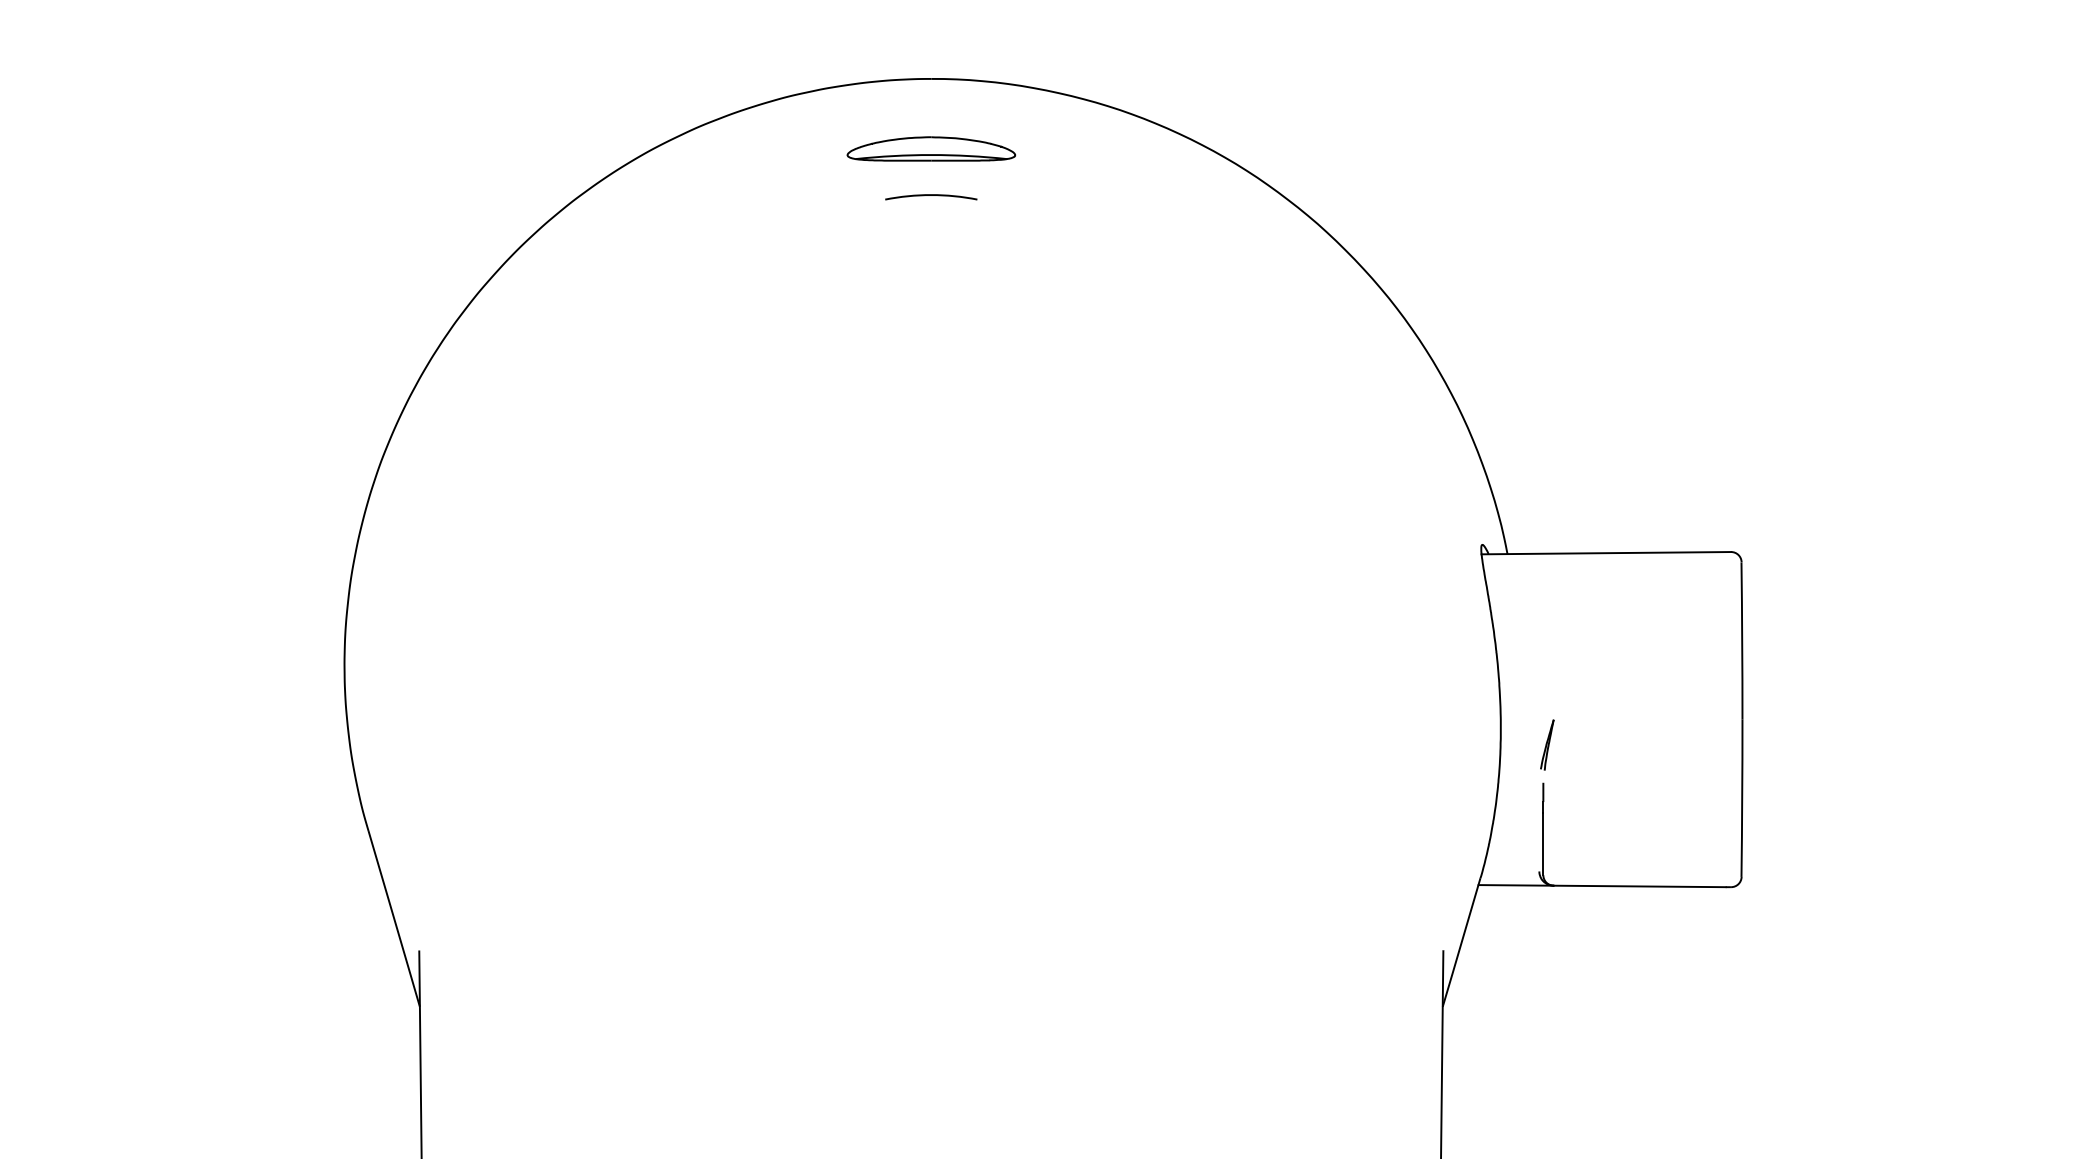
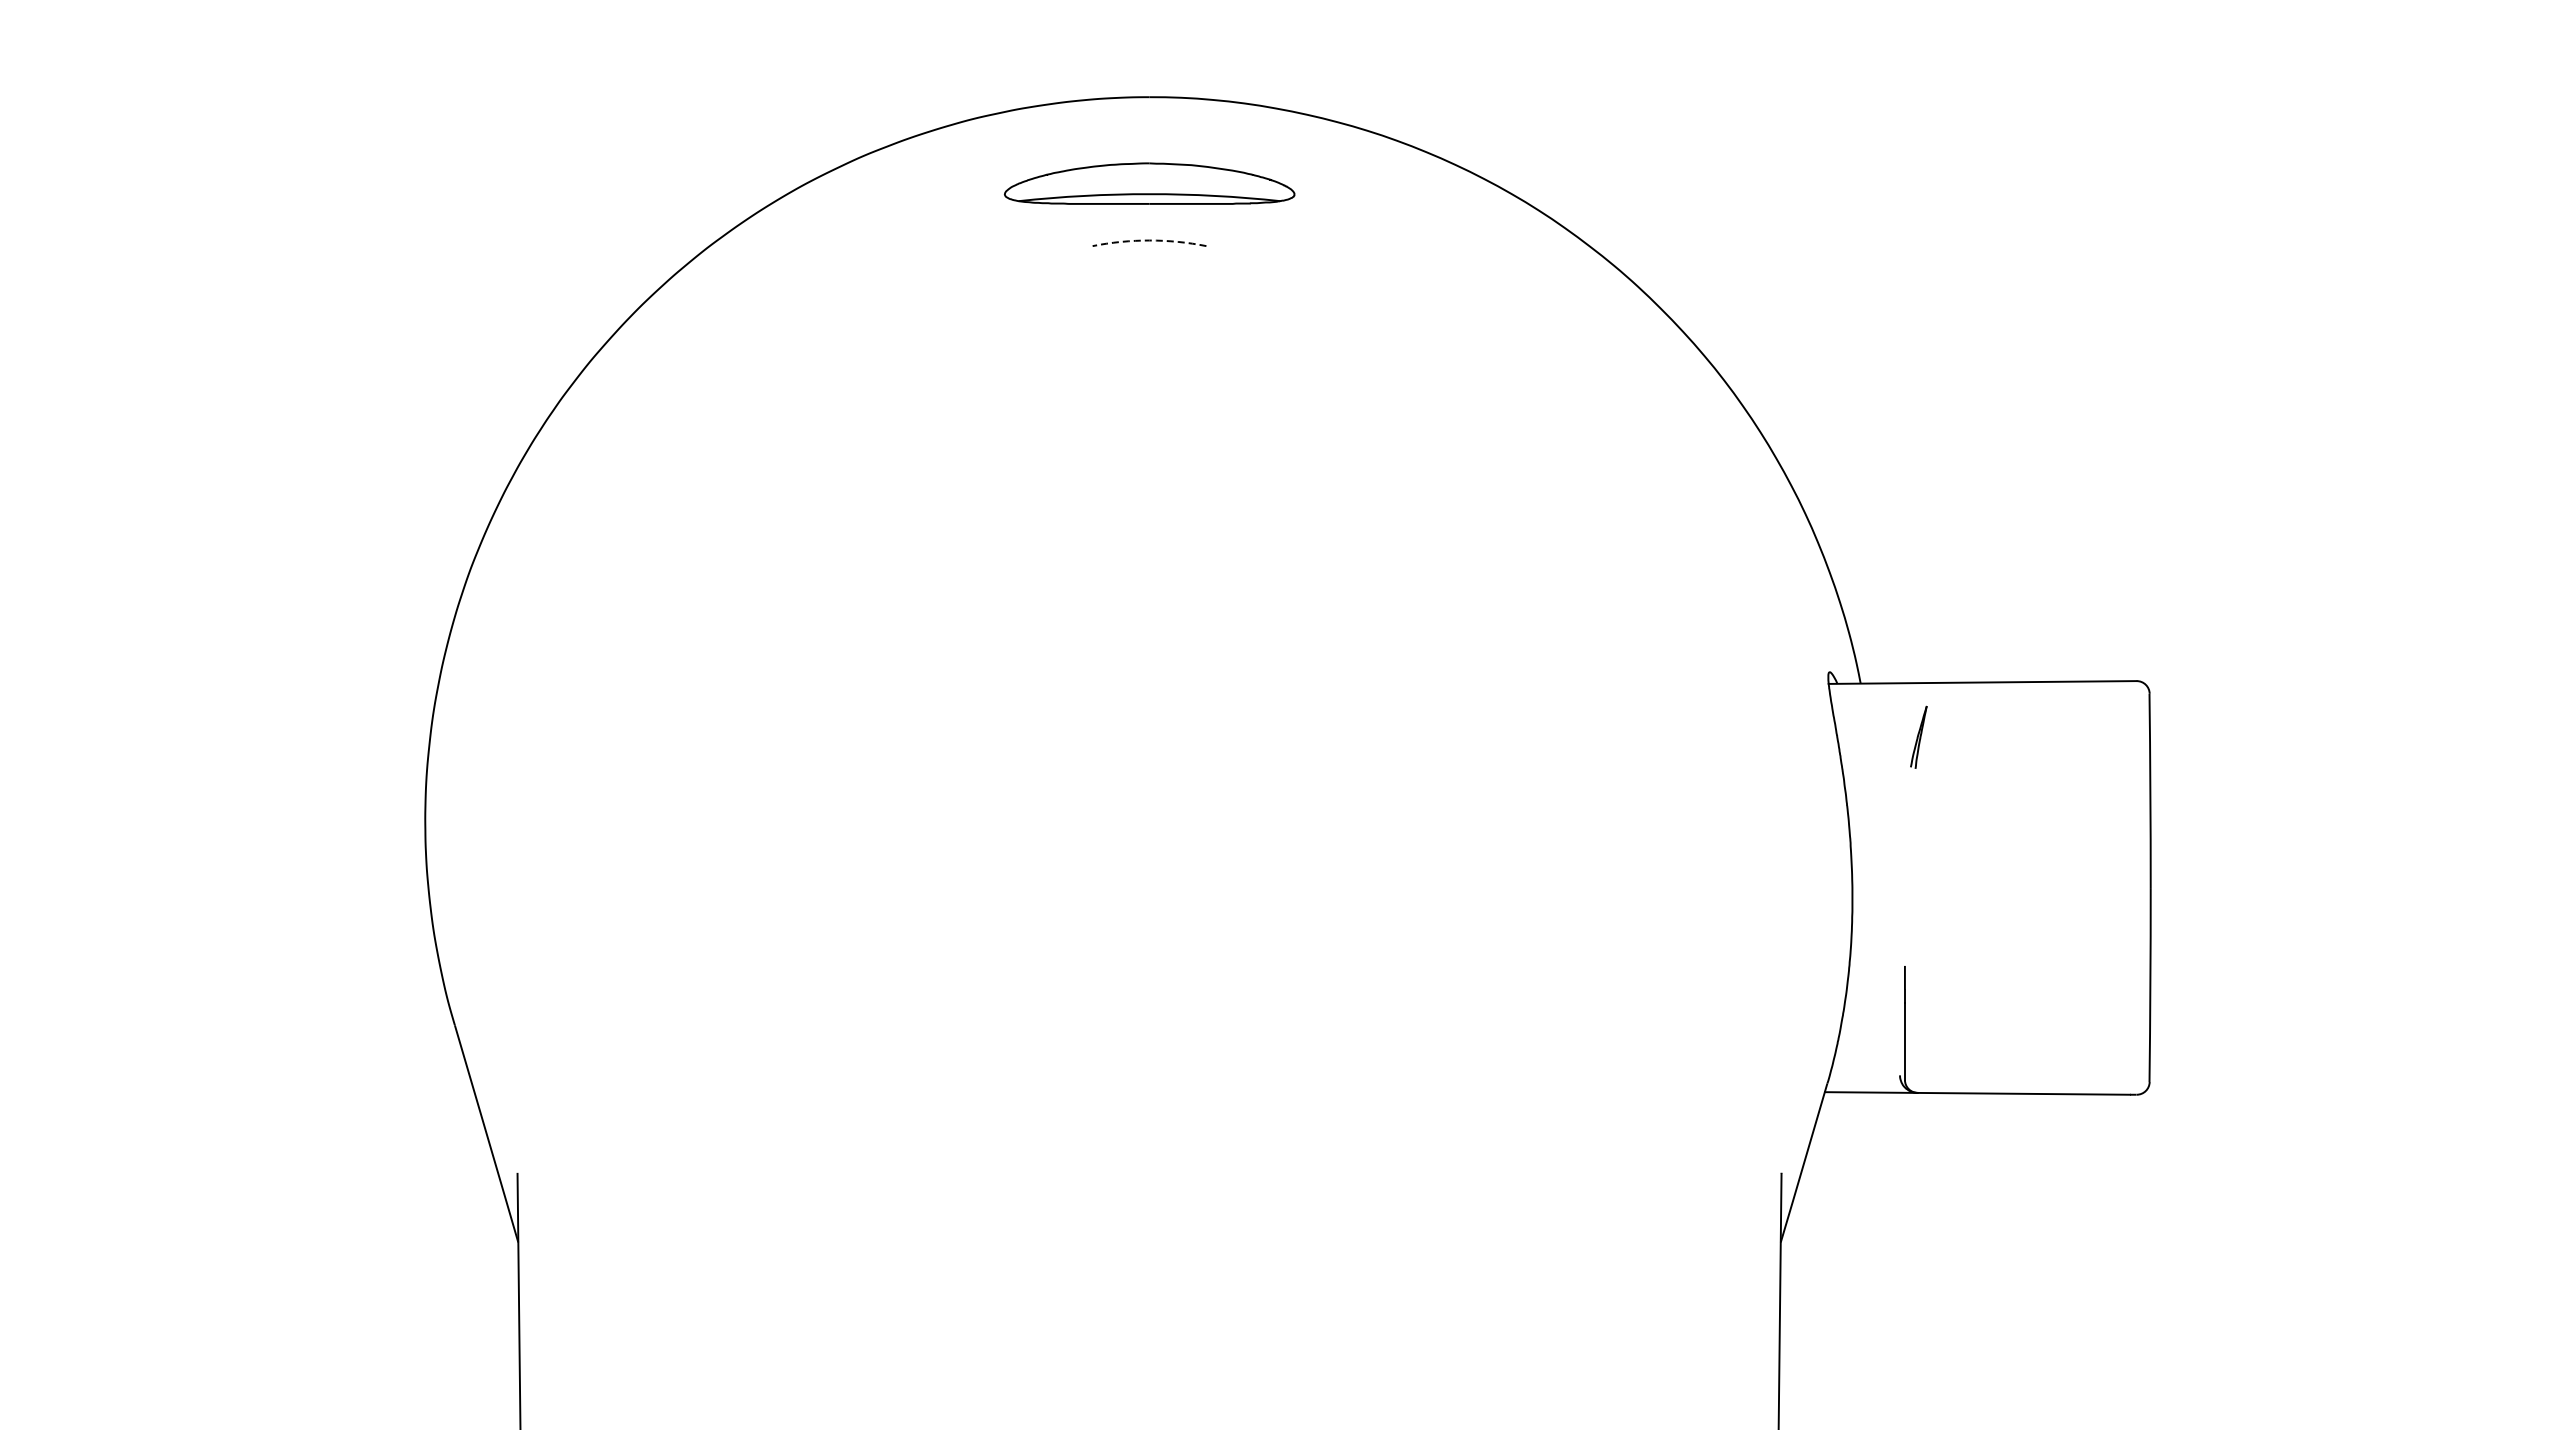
part: (931, 148) -> (1149, 183), size x1.4
arc: (931, 195) -> (1149, 240), solid -> dashed
part: (1547, 744) -> (1918, 736), moved

